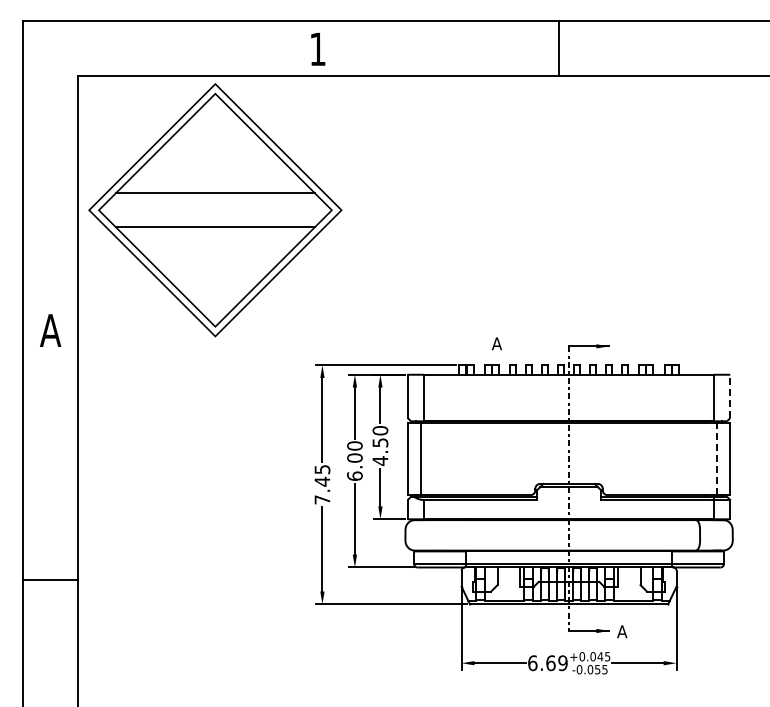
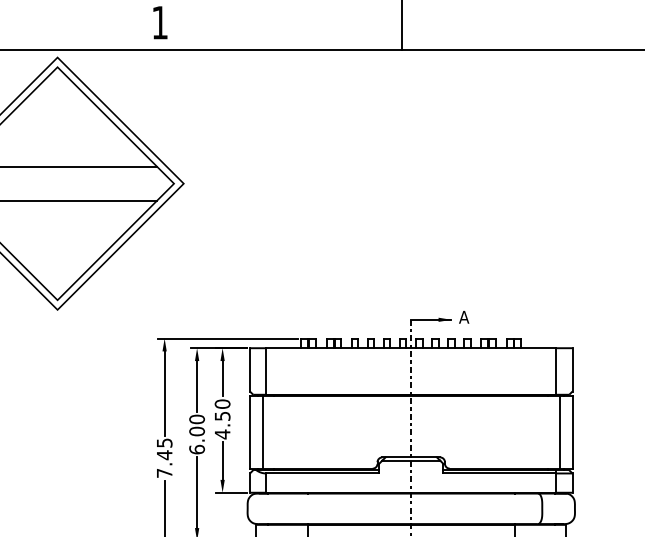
text: (496, 343) -> (463, 316), moved
line: (730, 396) -> (572, 369), dashed -> solid
line: (717, 458) -> (559, 431), dashed -> solid

